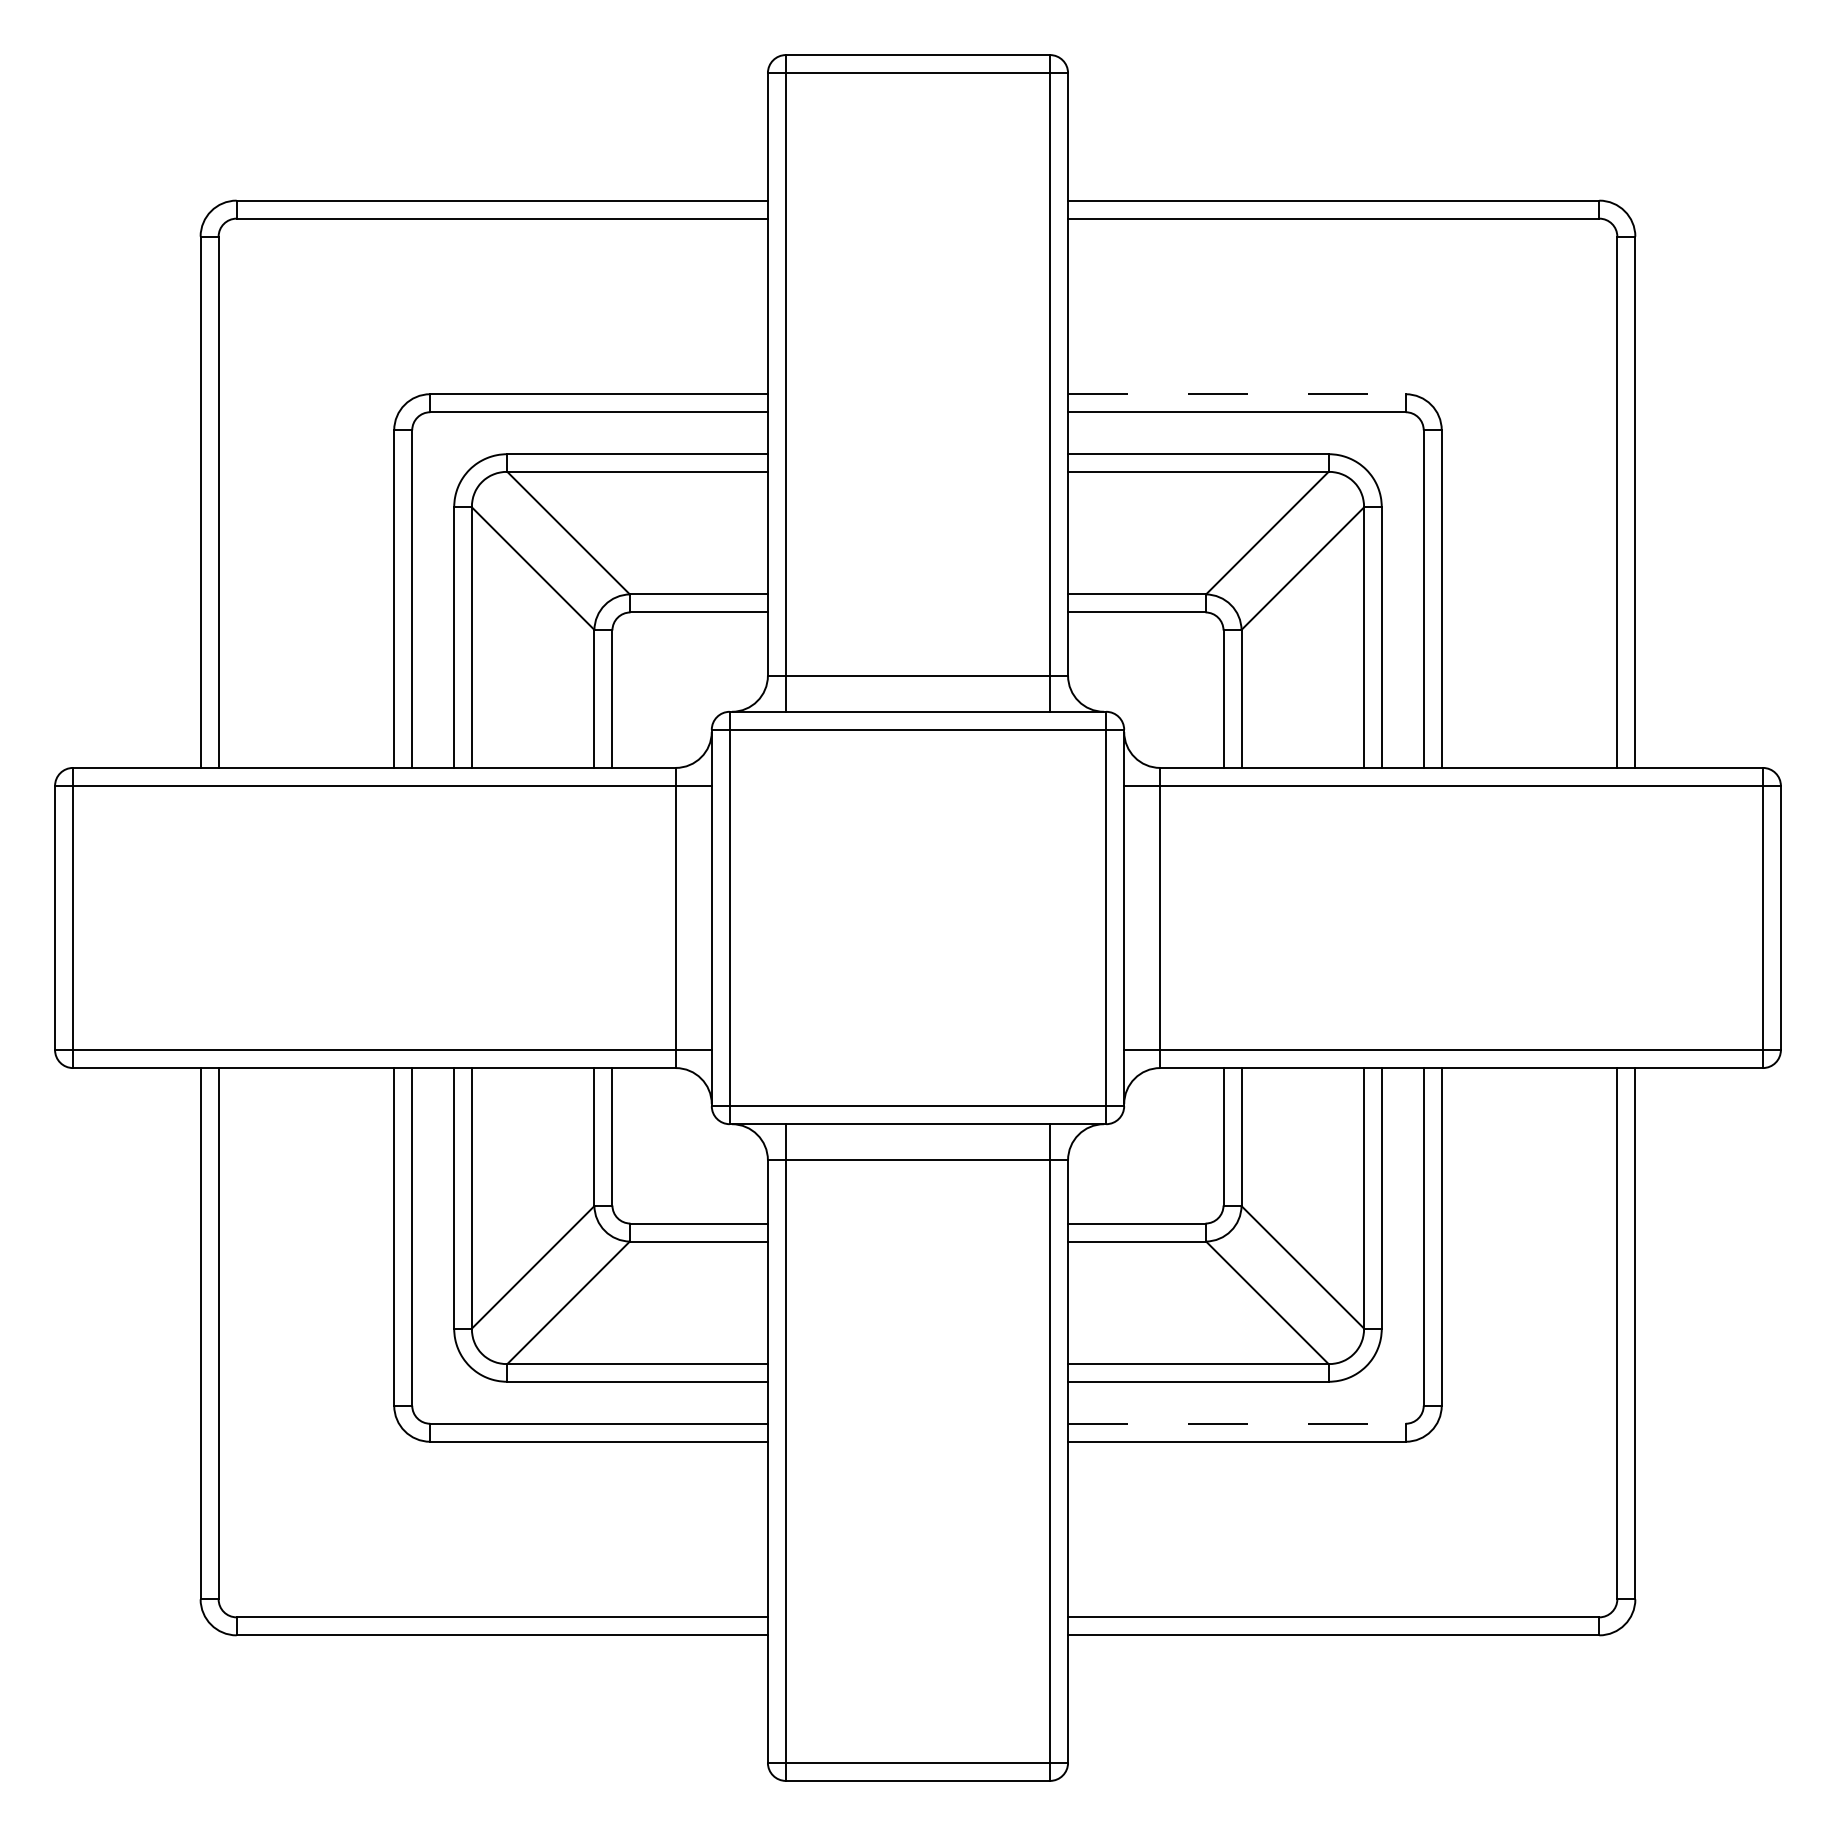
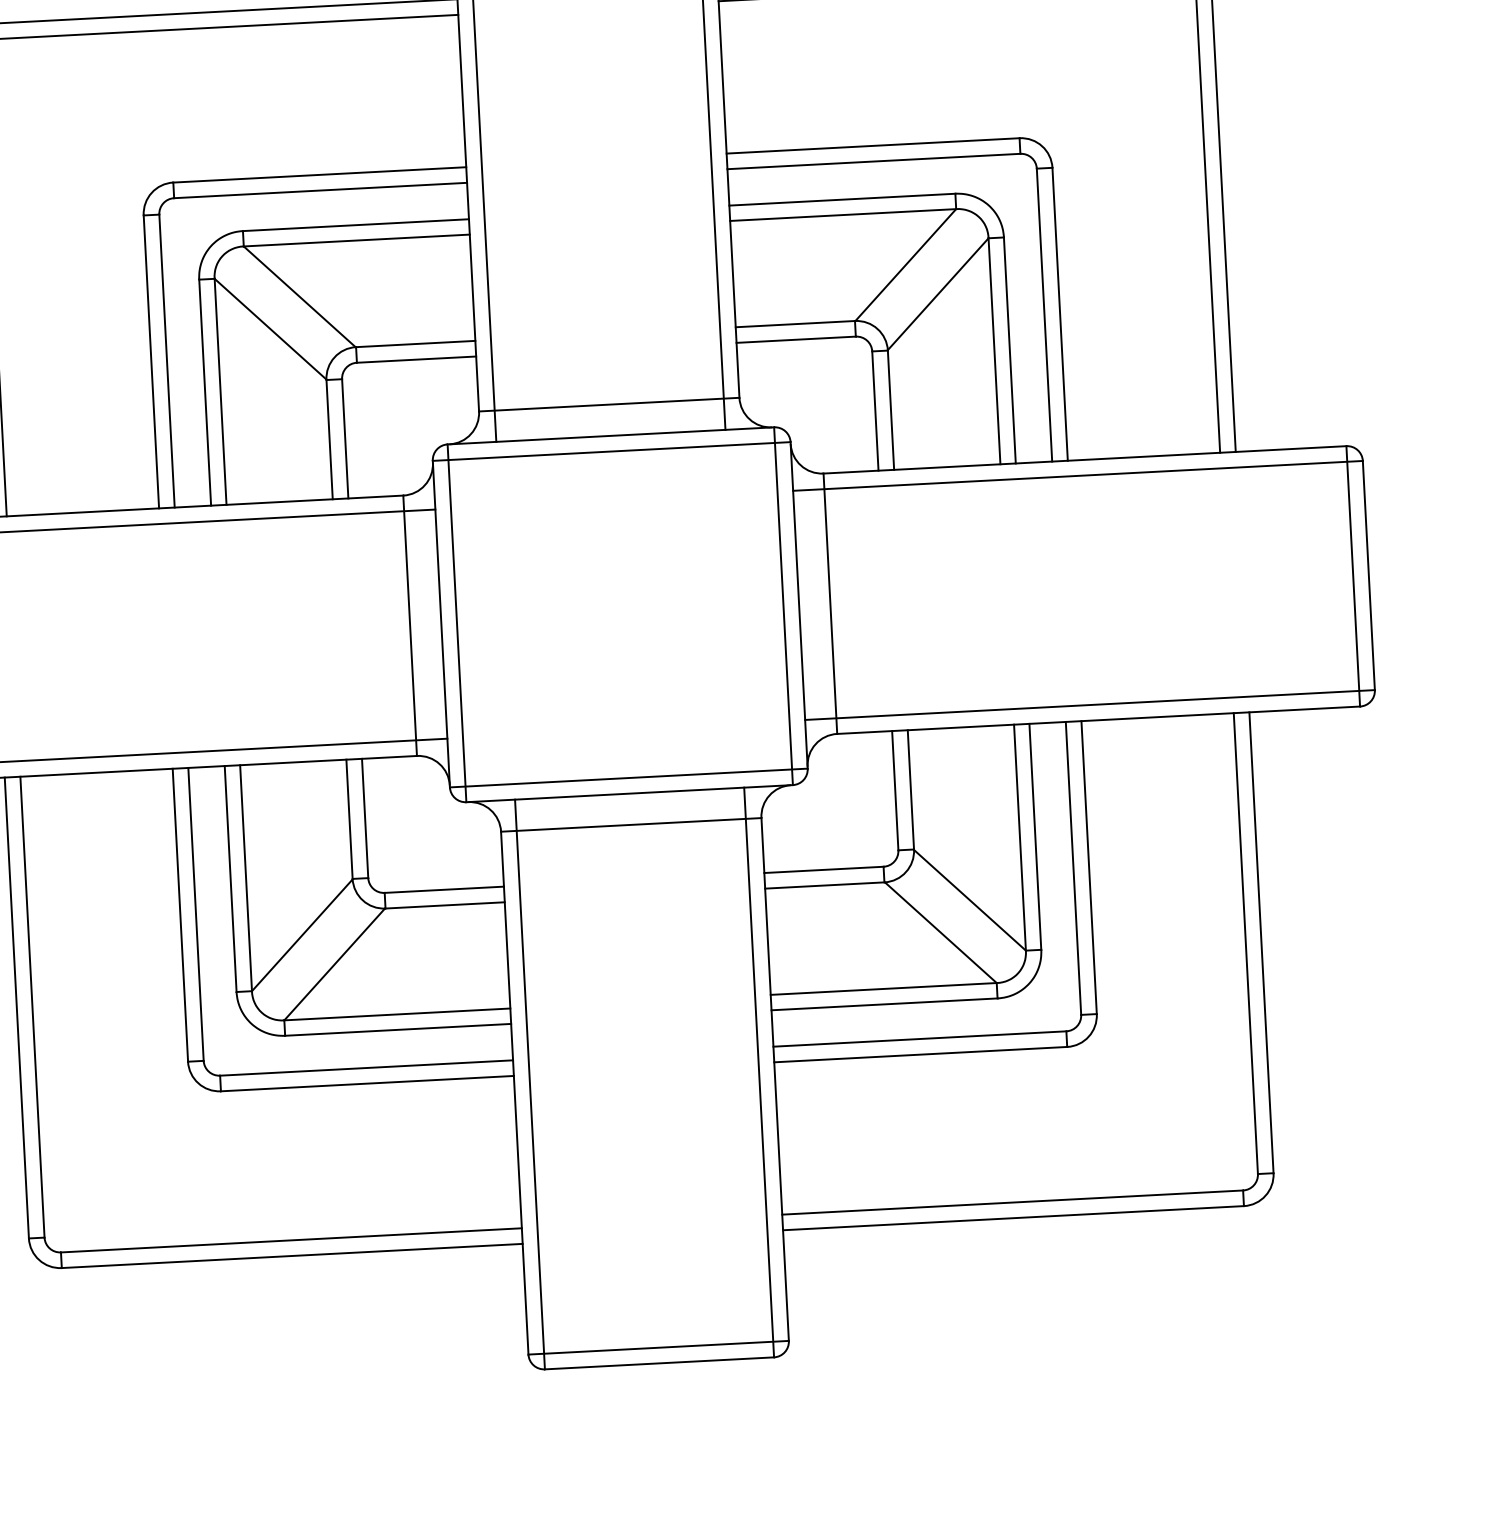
line: (1236, 394) -> (872, 146), dashed -> solid
line: (1236, 1423) -> (919, 1038), dashed -> solid

